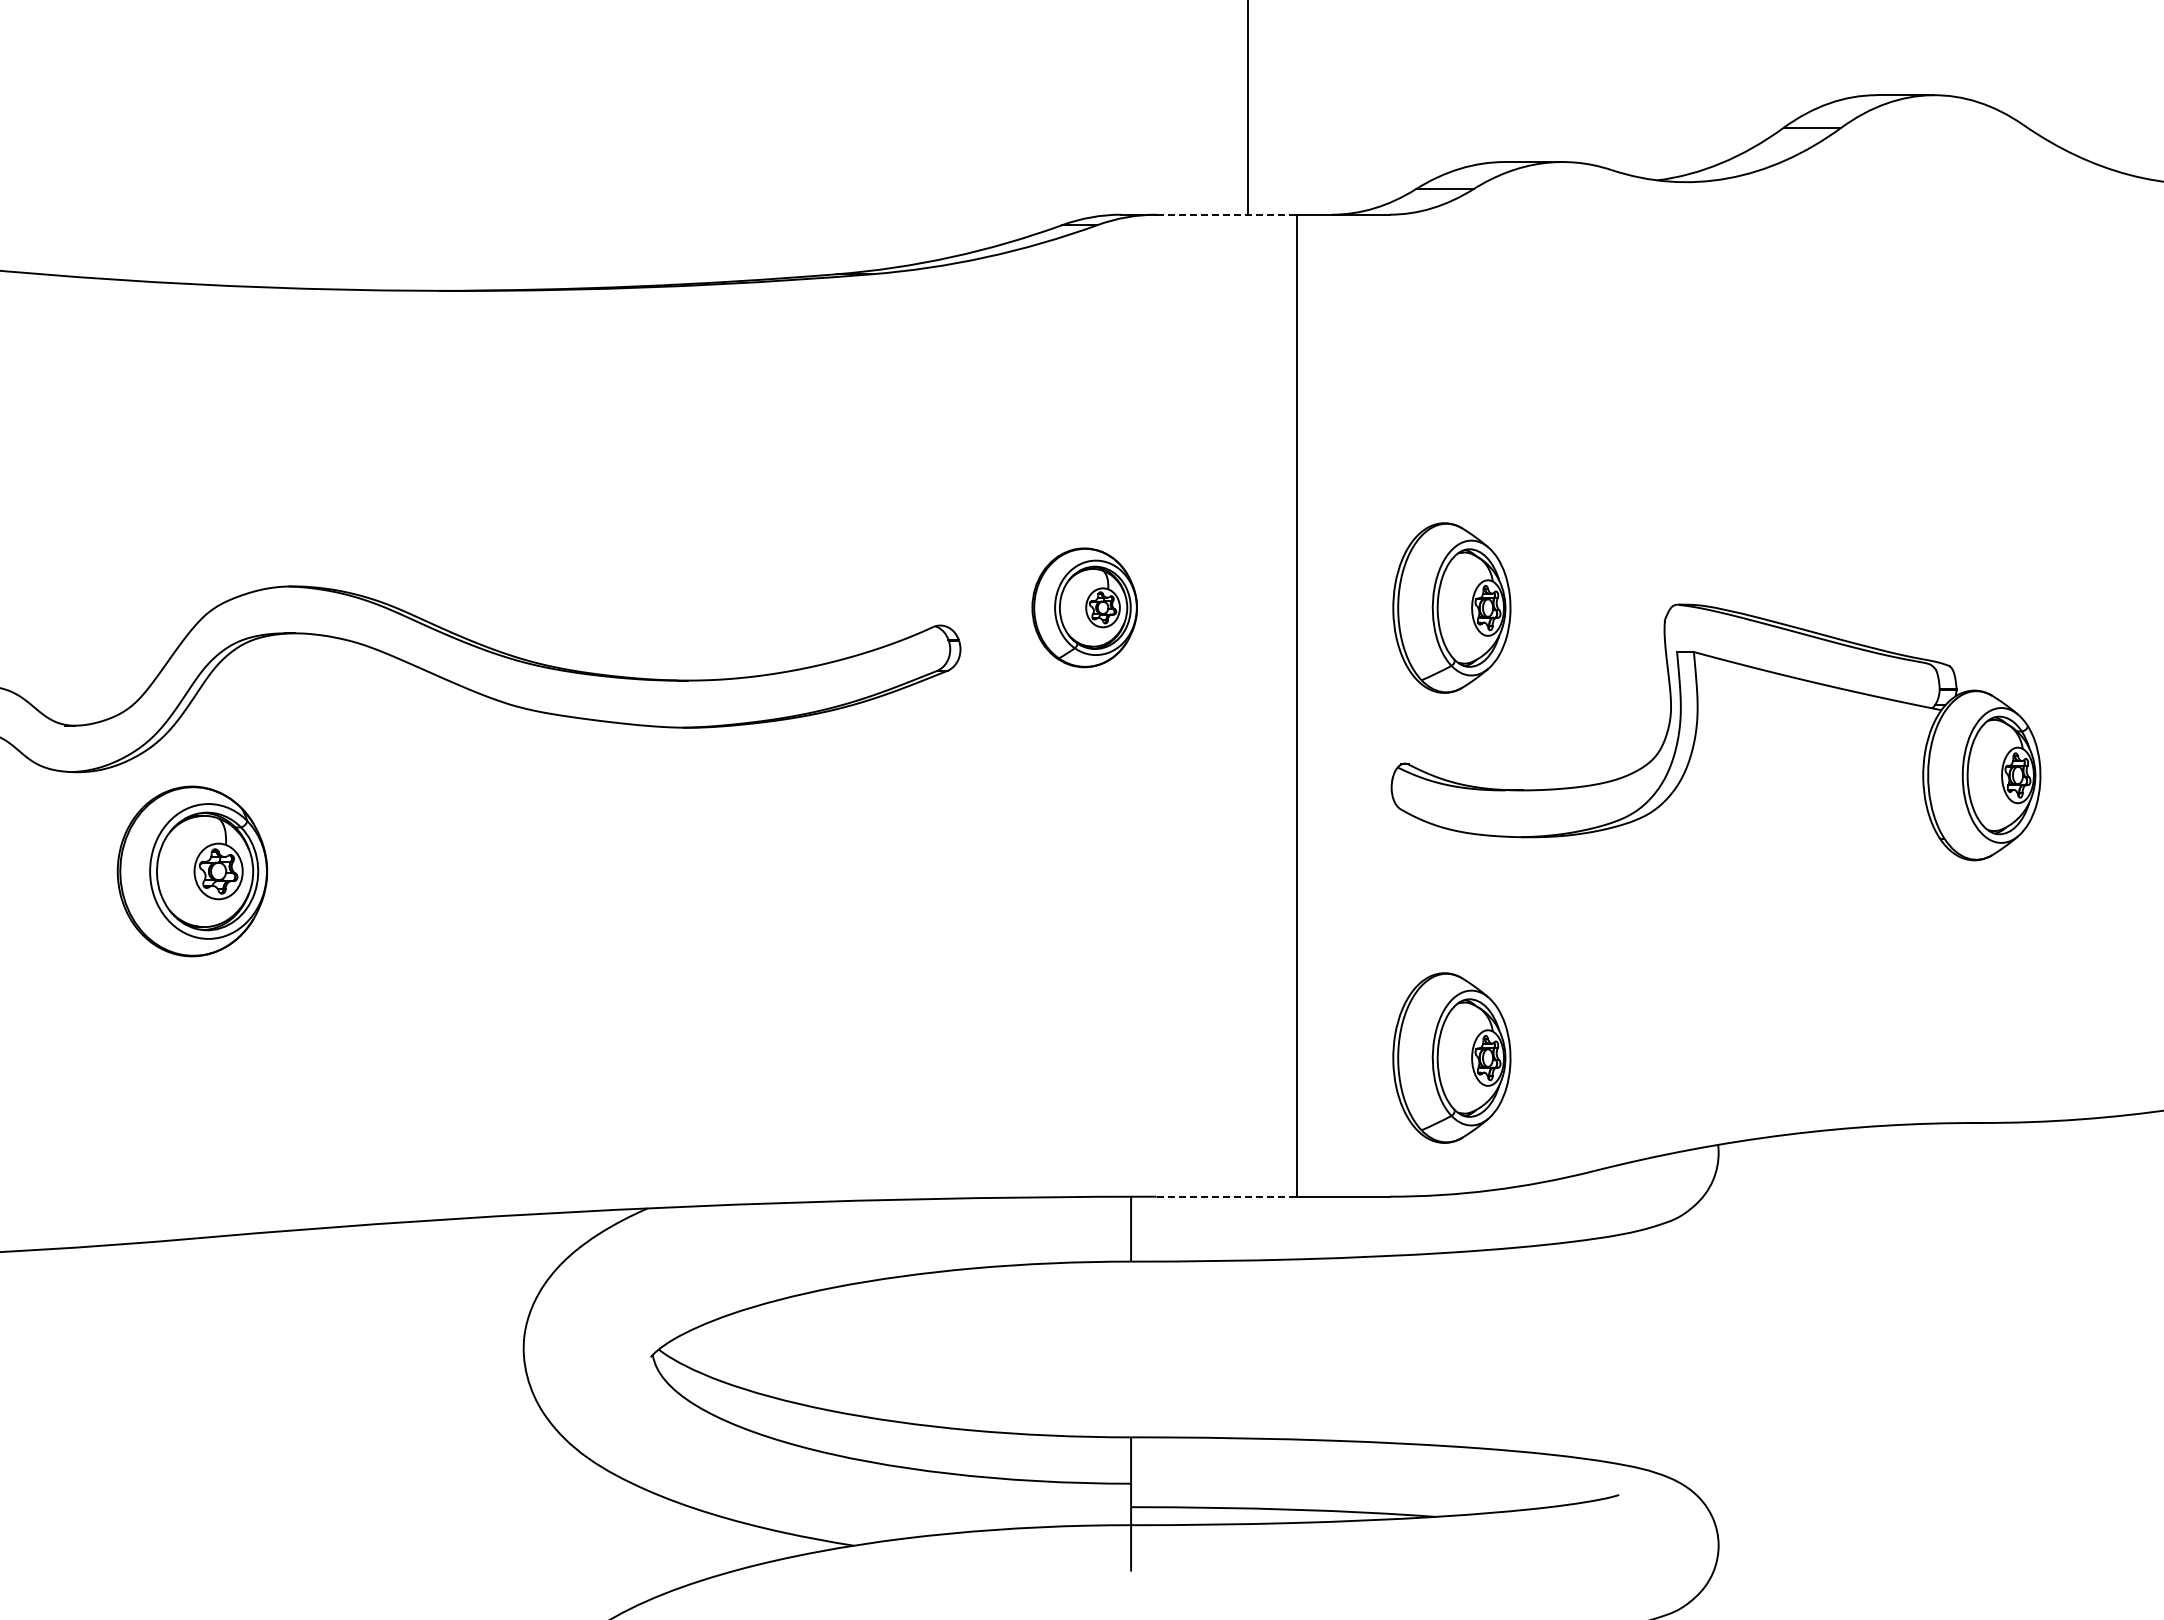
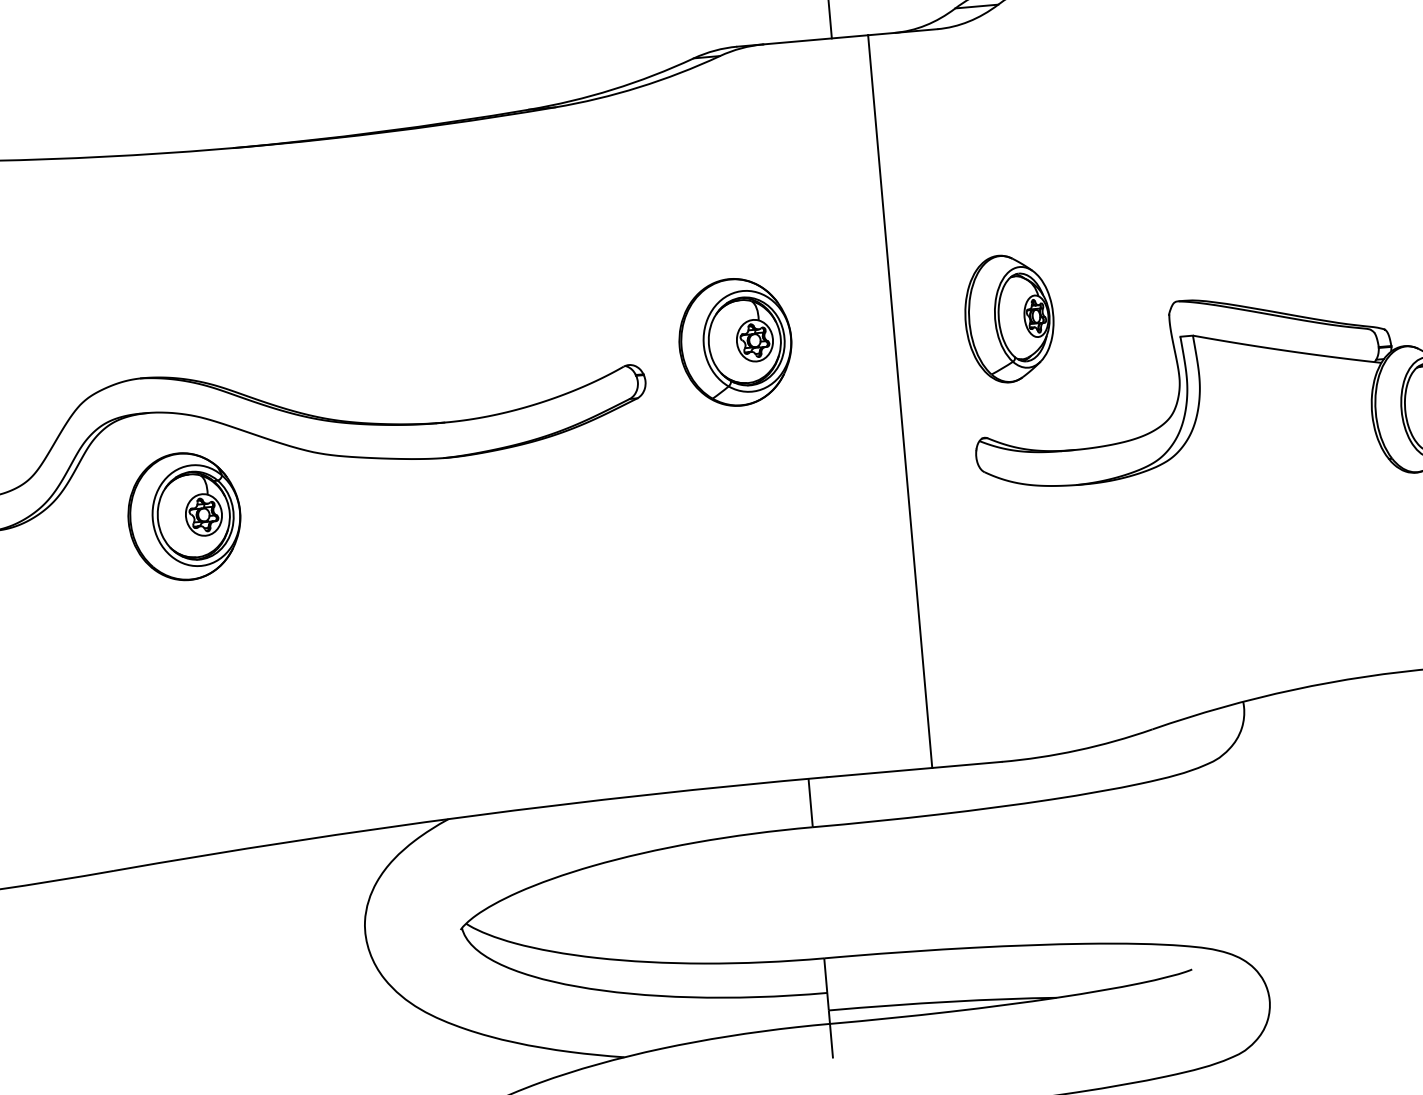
line: (1227, 214) -> (816, 39), dashed -> solid
part: (1084, 607) -> (735, 342), size x1.43
part: (192, 871) -> (184, 516), moved
part: (1451, 1057) -> (1038, 654), removed
line: (1227, 1196) -> (880, 772), dashed -> solid

